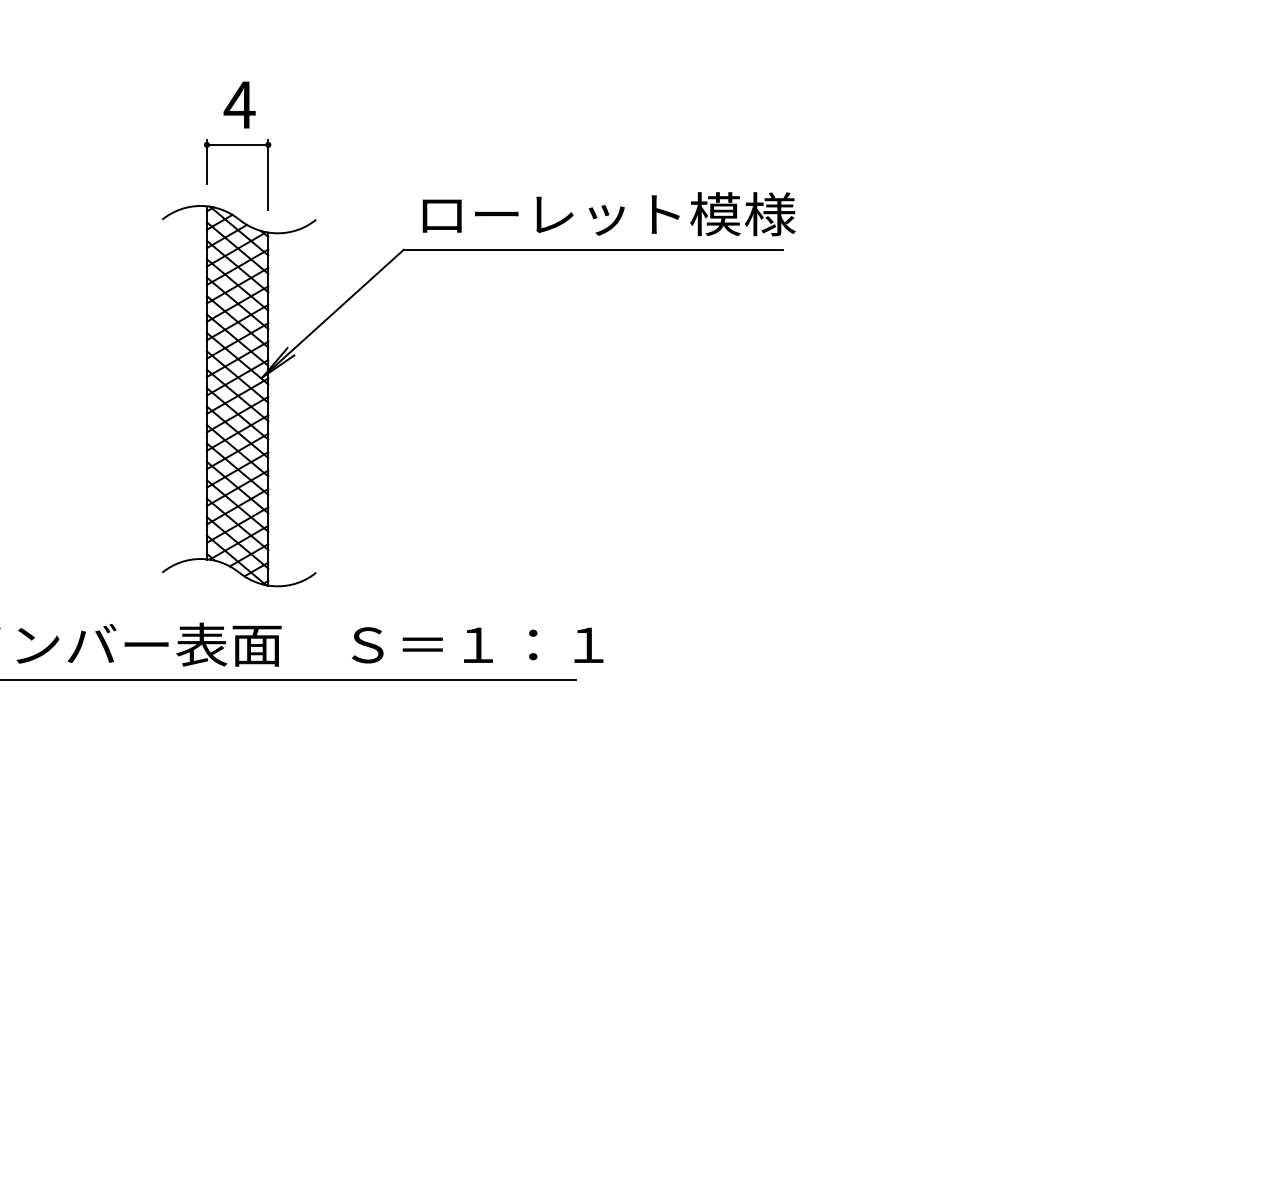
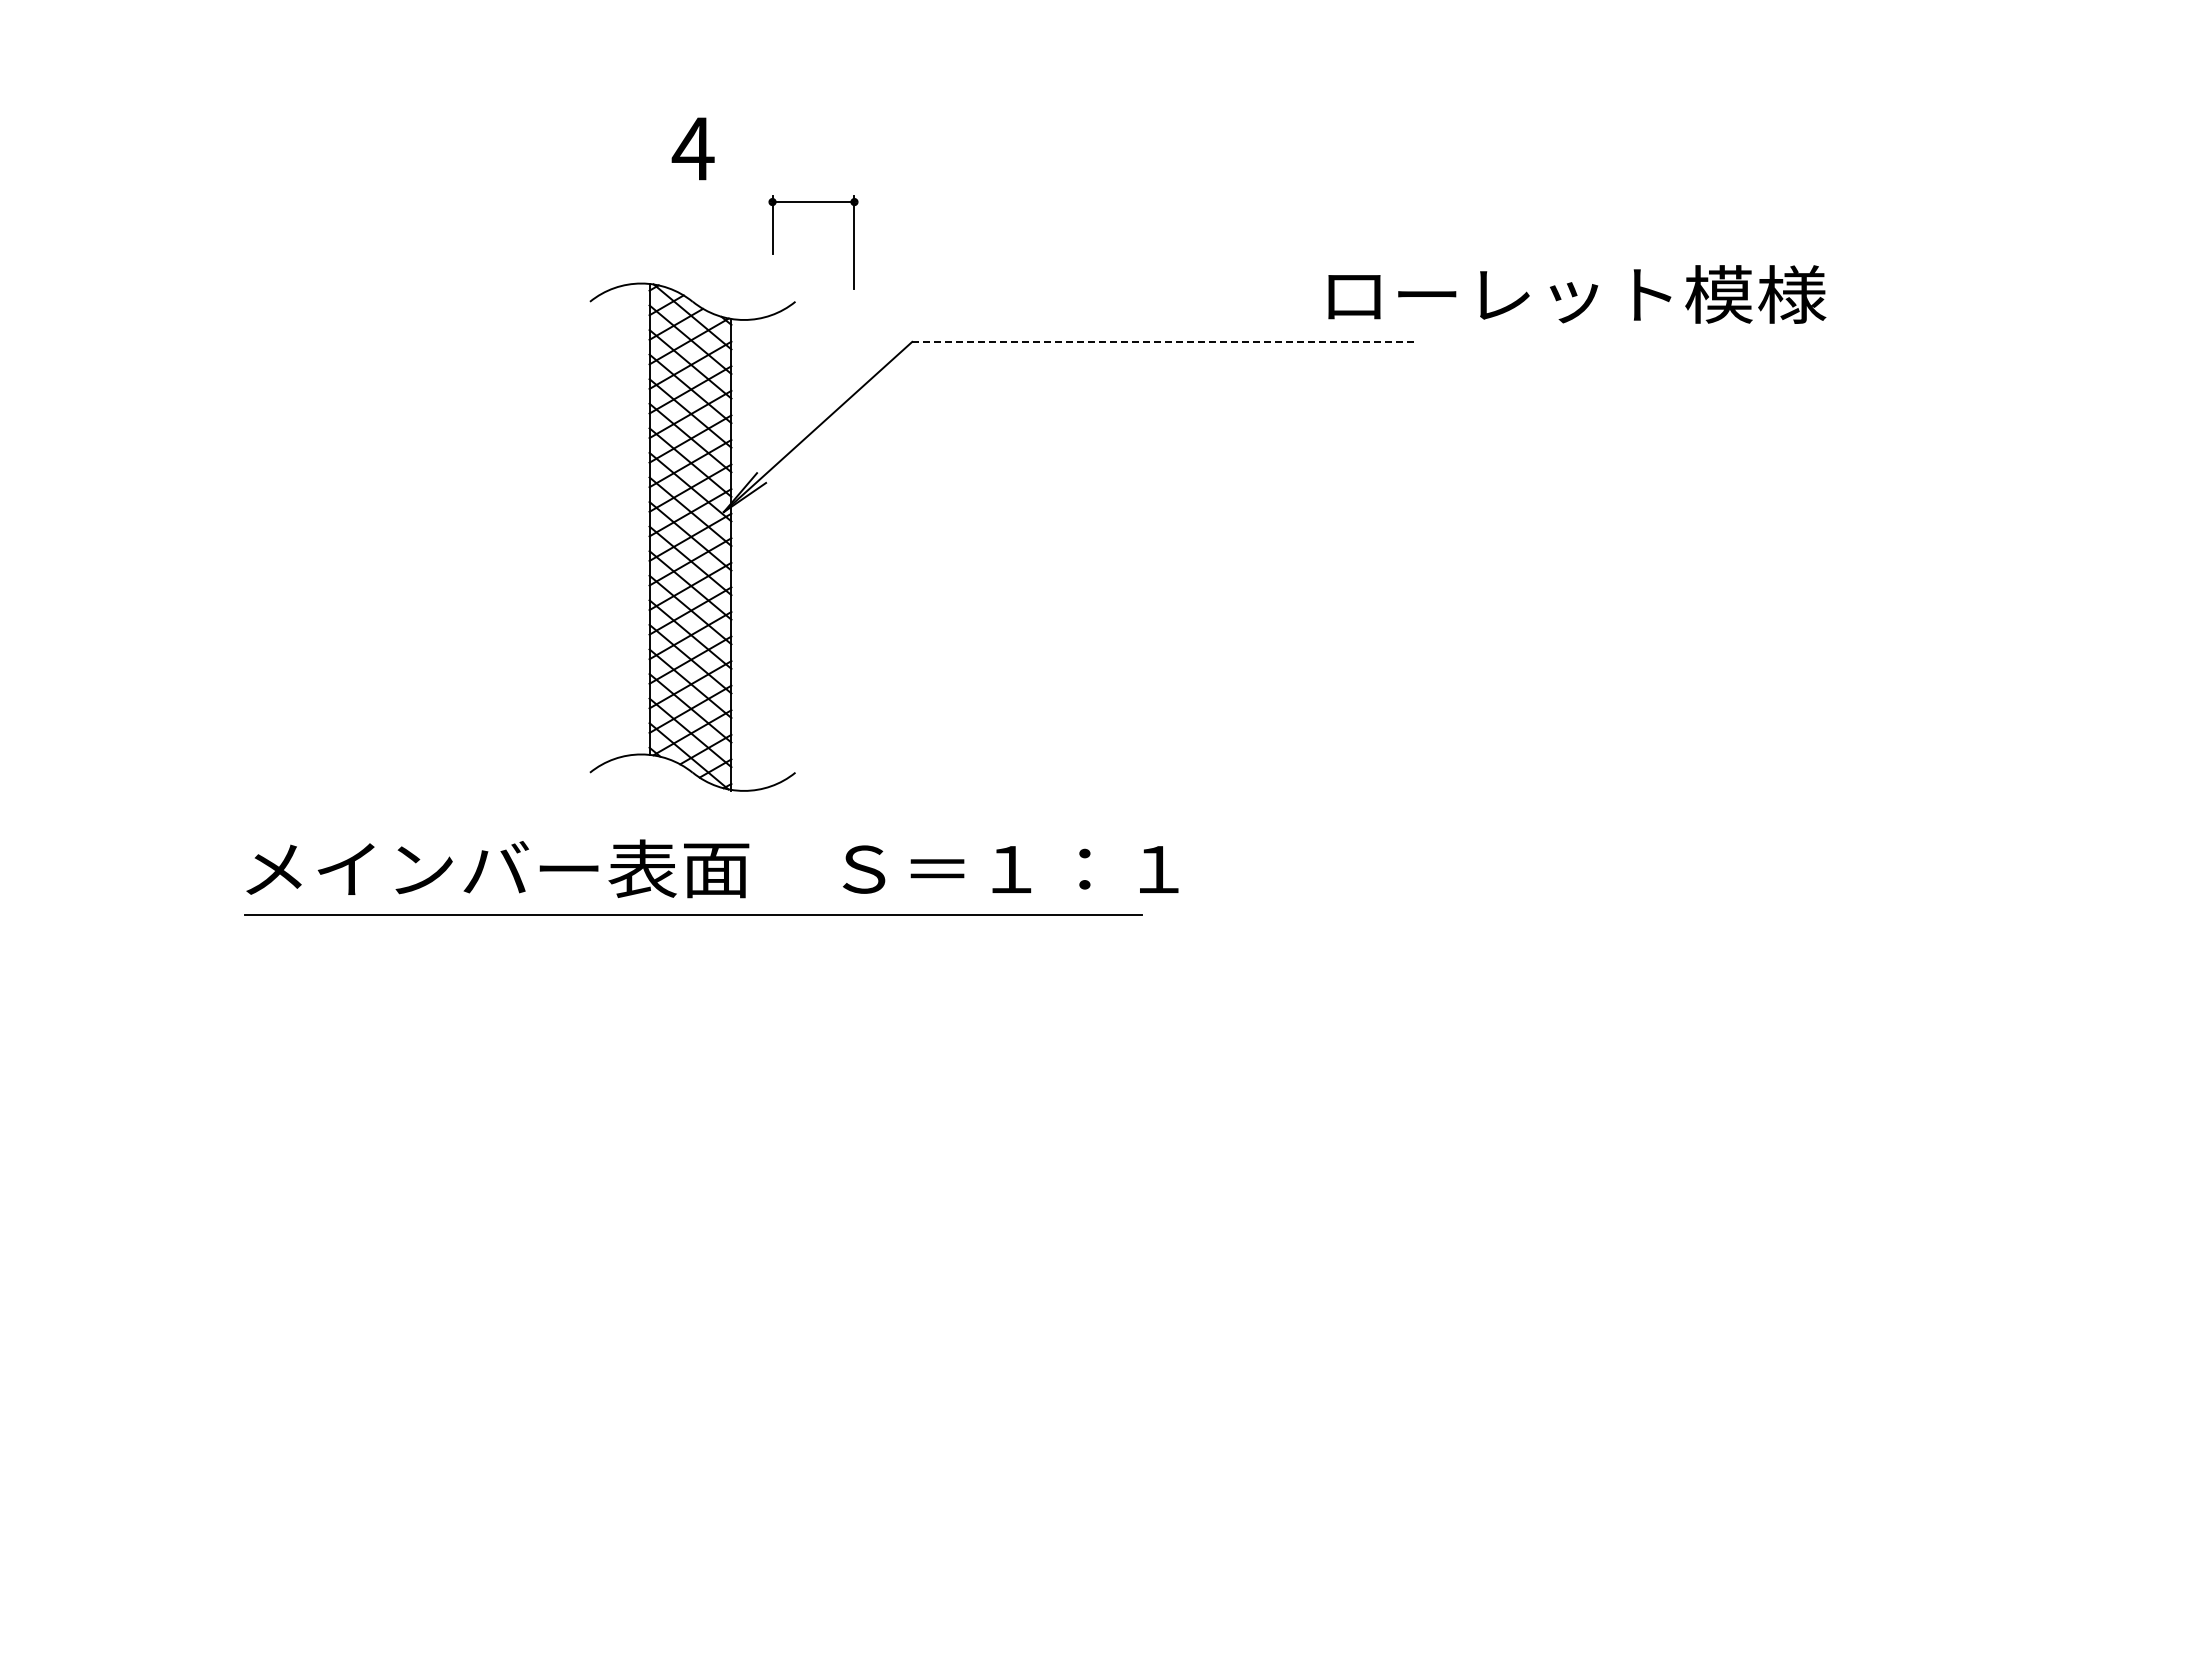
part: (237, 145) -> (813, 202), moved
text: (609, 214) -> (1577, 294), moved
line: (593, 249) -> (1165, 341), solid -> dashed

